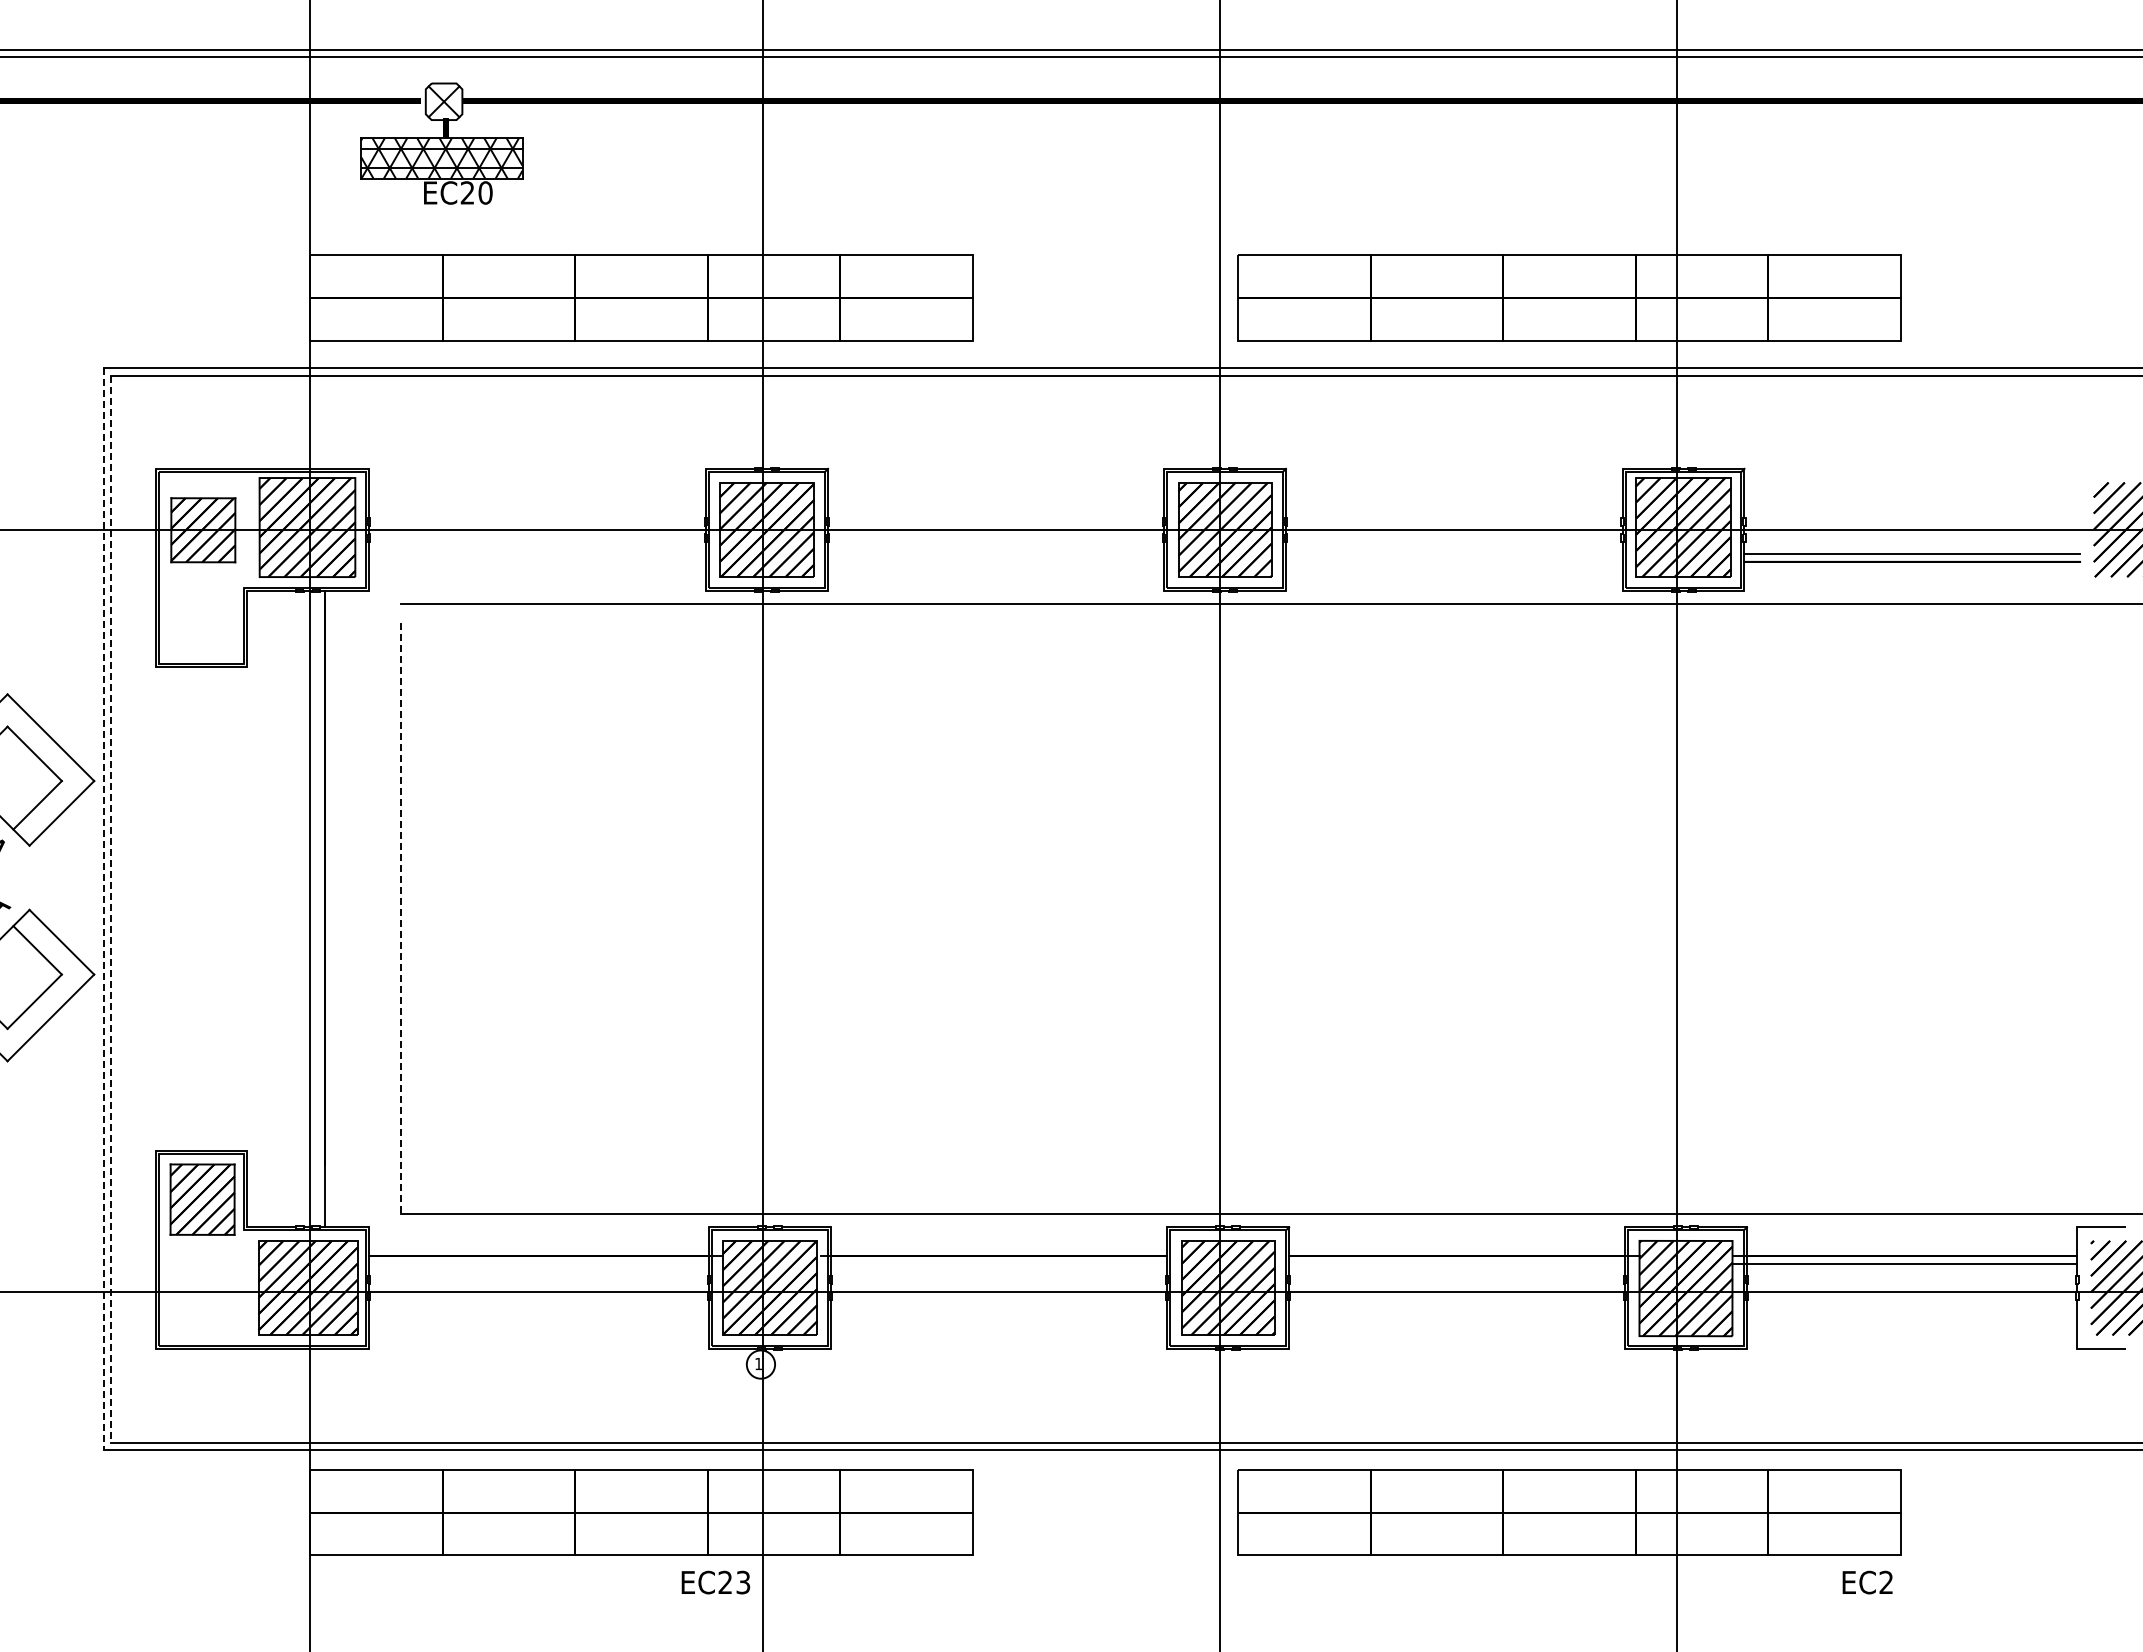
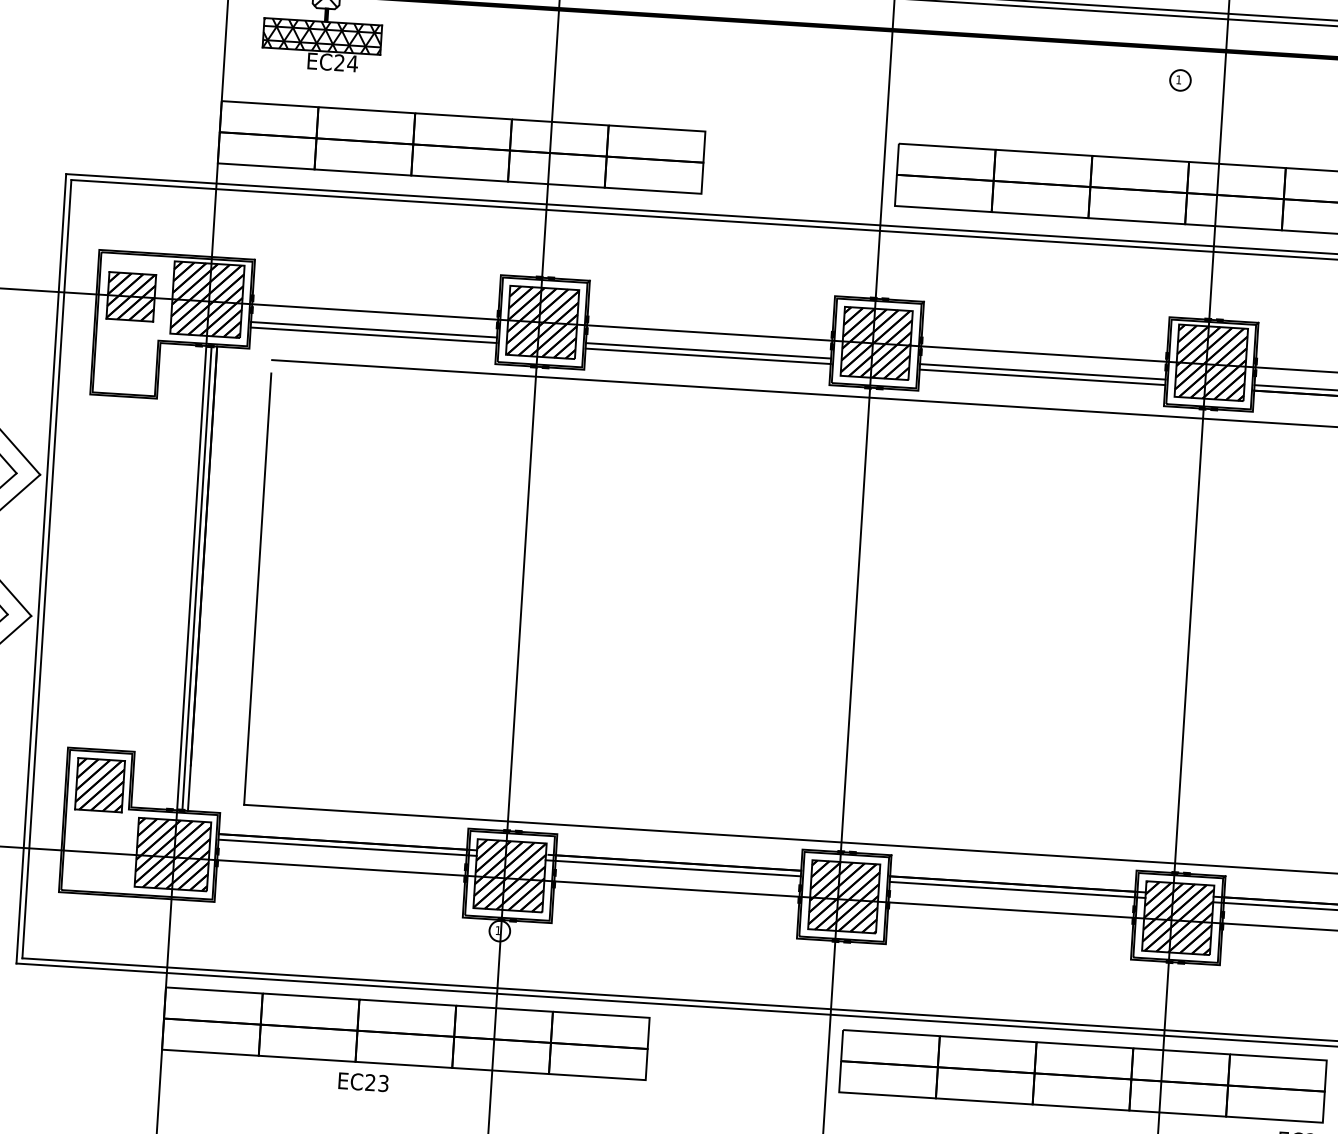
part: (1617, 144) -> (1180, 80), added
text: (485, 192) -> (352, 63), EC20 -> EC24
line: (537, 554) -> (373, 329), added
line: (996, 554) -> (708, 350), added
line: (1453, 554) -> (1042, 371), added
line: (537, 561) -> (373, 335), added
line: (996, 561) -> (708, 356), added
line: (1453, 561) -> (1041, 377), added
line: (103, 909) -> (41, 568), dashed -> solid
line: (111, 909) -> (46, 569), dashed -> solid
line: (317, 909) -> (197, 578), added
line: (401, 918) -> (258, 589), dashed -> solid
line: (546, 1263) -> (348, 847), added
line: (992, 1263) -> (673, 868), added
line: (1464, 1263) -> (1017, 889), added
text: (715, 1582) -> (363, 1082), moved

